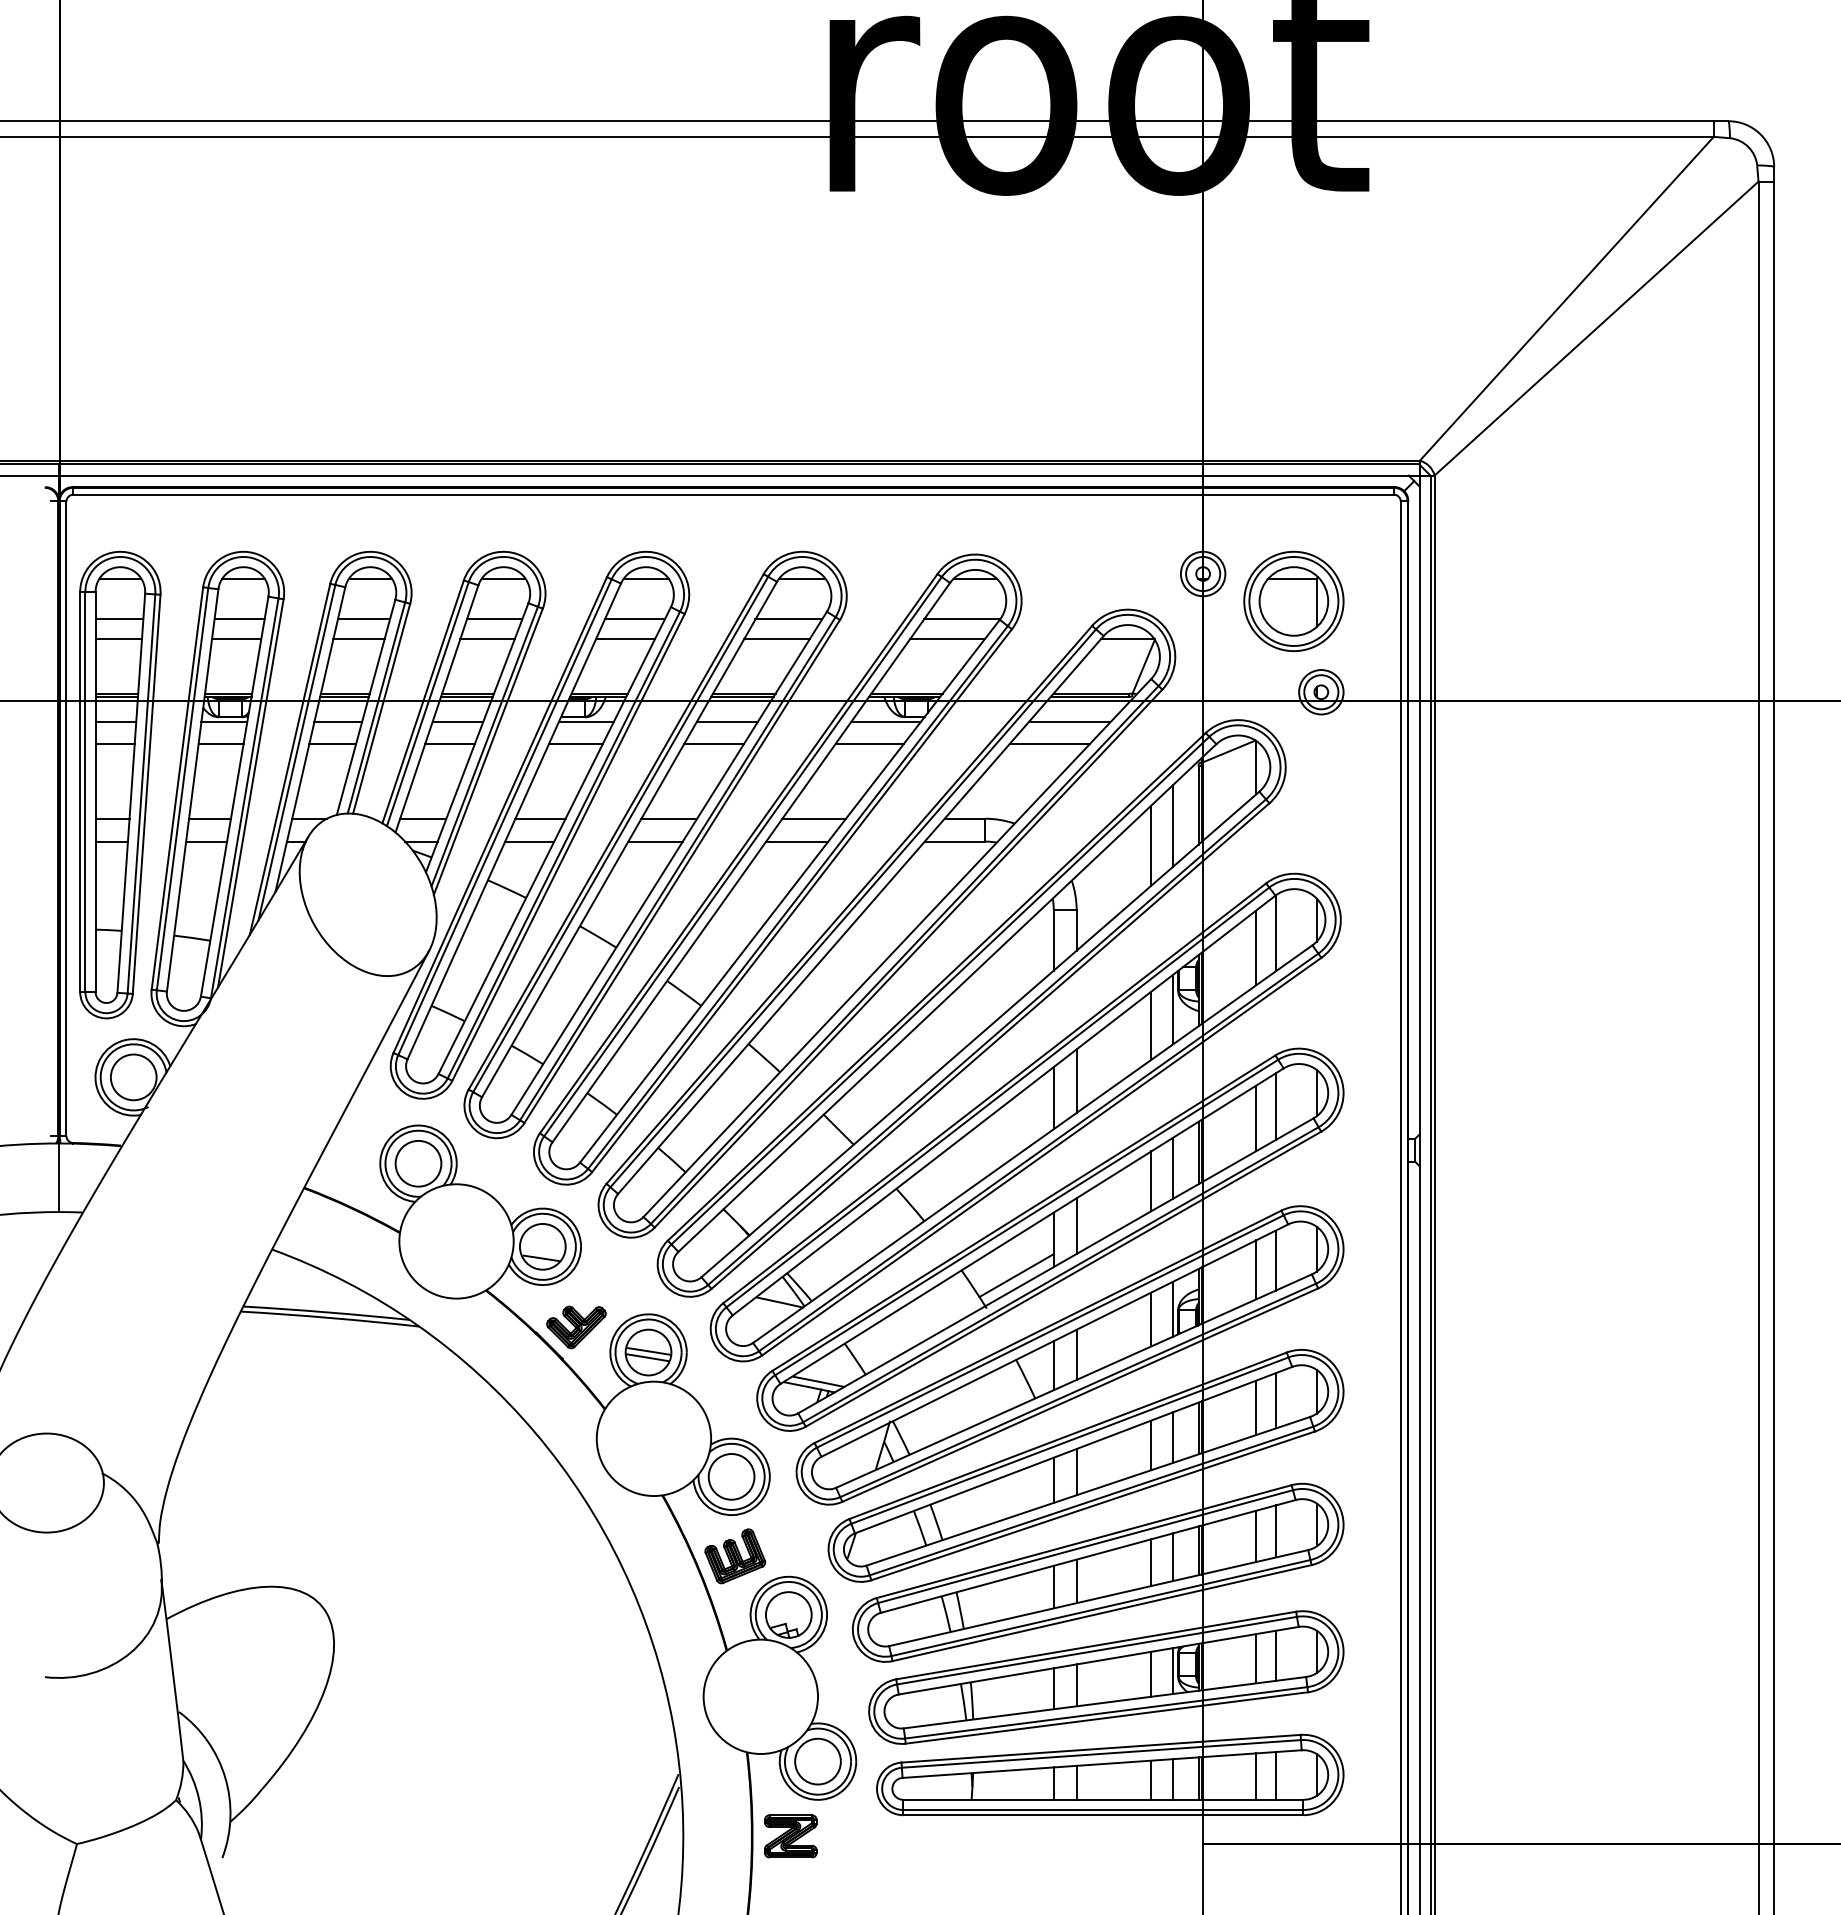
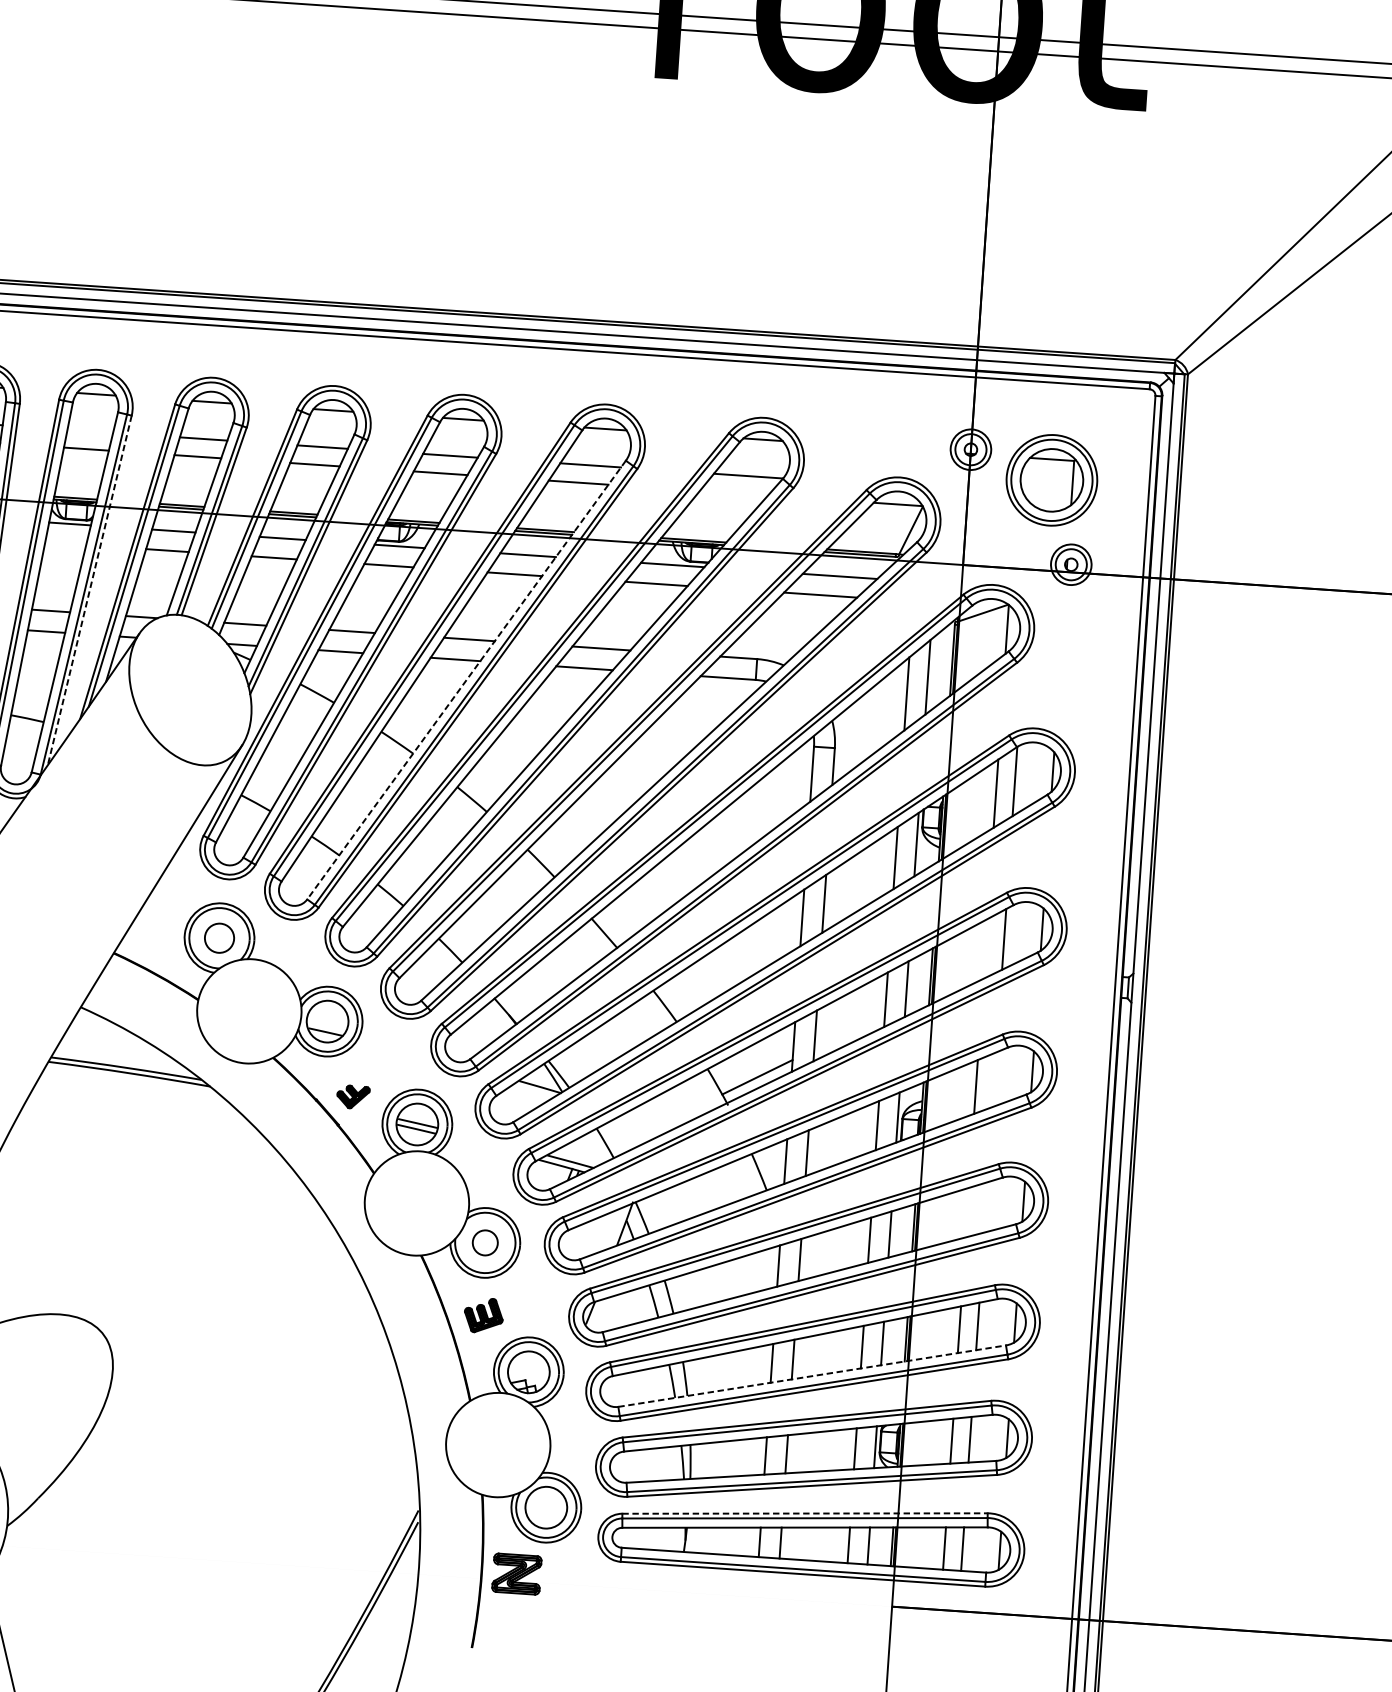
line: (239, 619) -> (90, 431), removed
line: (947, 639) -> (733, 493), removed
line: (220, 744) -> (65, 543), removed
line: (250, 793) -> (89, 590), solid -> dashed
line: (669, 863) -> (466, 680), solid -> dashed
line: (1256, 1118) -> (985, 949), removed
circle: (418, 1163) -> (219, 937), size x0.7
line: (1275, 1260) -> (994, 1079), removed
part: (576, 1327) -> (353, 1097), size x0.6
line: (1275, 1400) -> (985, 1207), removed
line: (1256, 1407) -> (967, 1212), removed
circle: (731, 1476) -> (485, 1242), size x0.6
part: (735, 1556) -> (483, 1315), size x0.7
line: (1098, 1598) -> (811, 1376), solid -> dashed
line: (1101, 1748) -> (805, 1513), solid -> dashed

